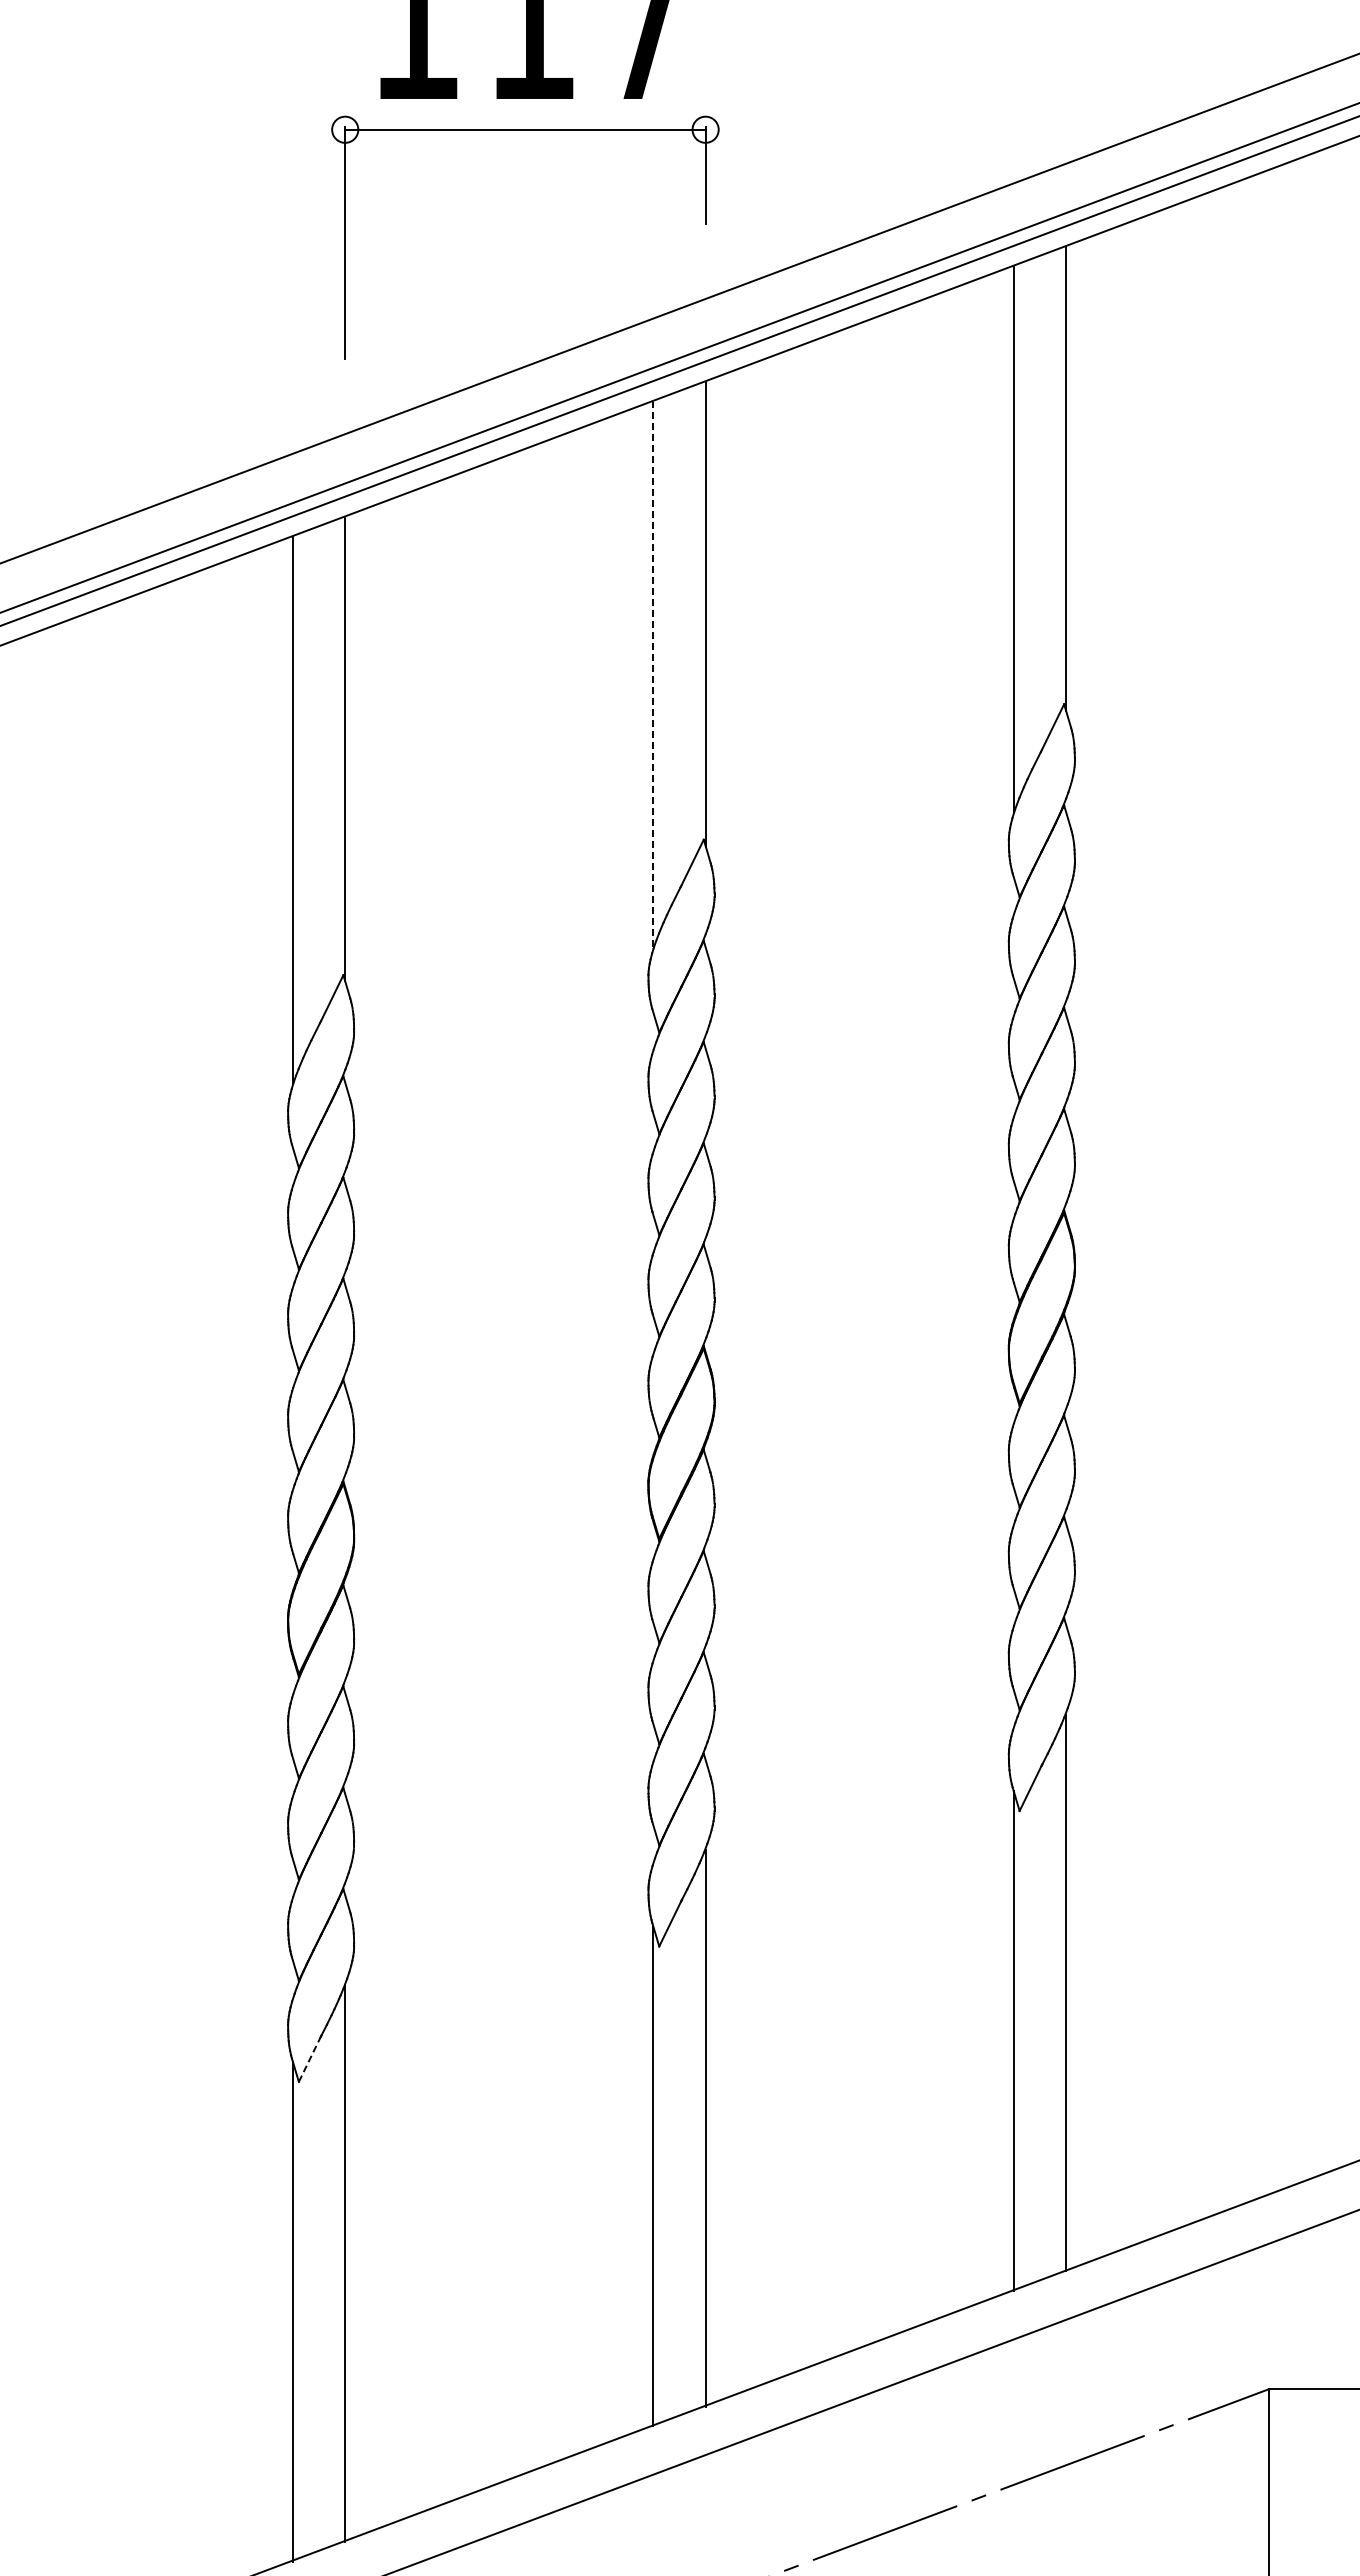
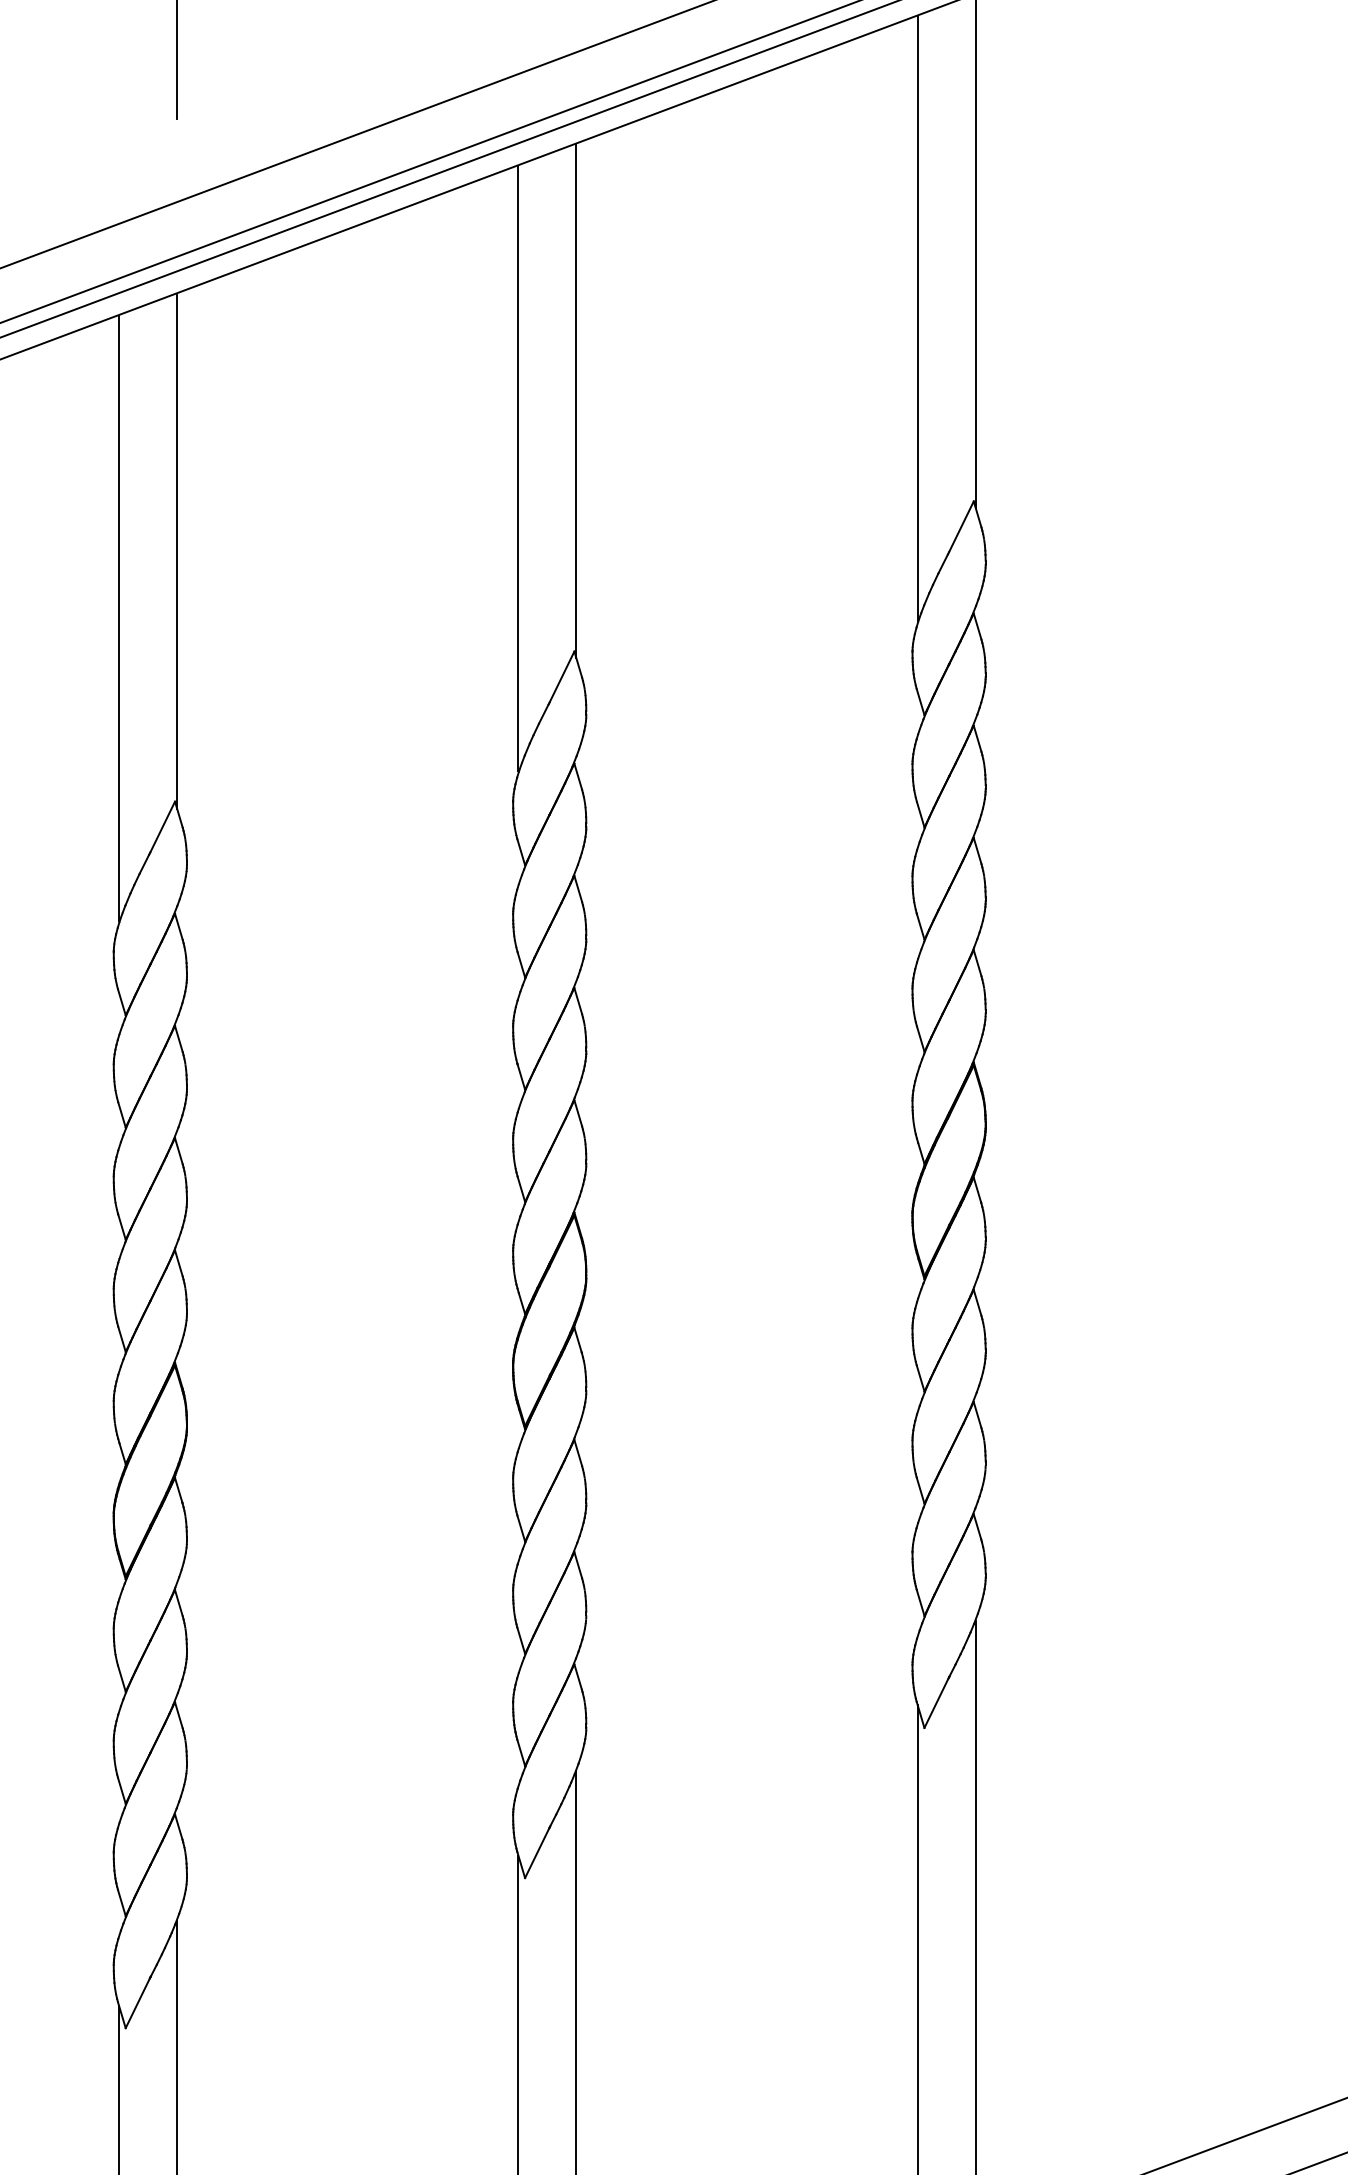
line: (653, 674) -> (518, 468), dashed -> solid
line: (310, 2058) -> (138, 2002), dashed -> solid

